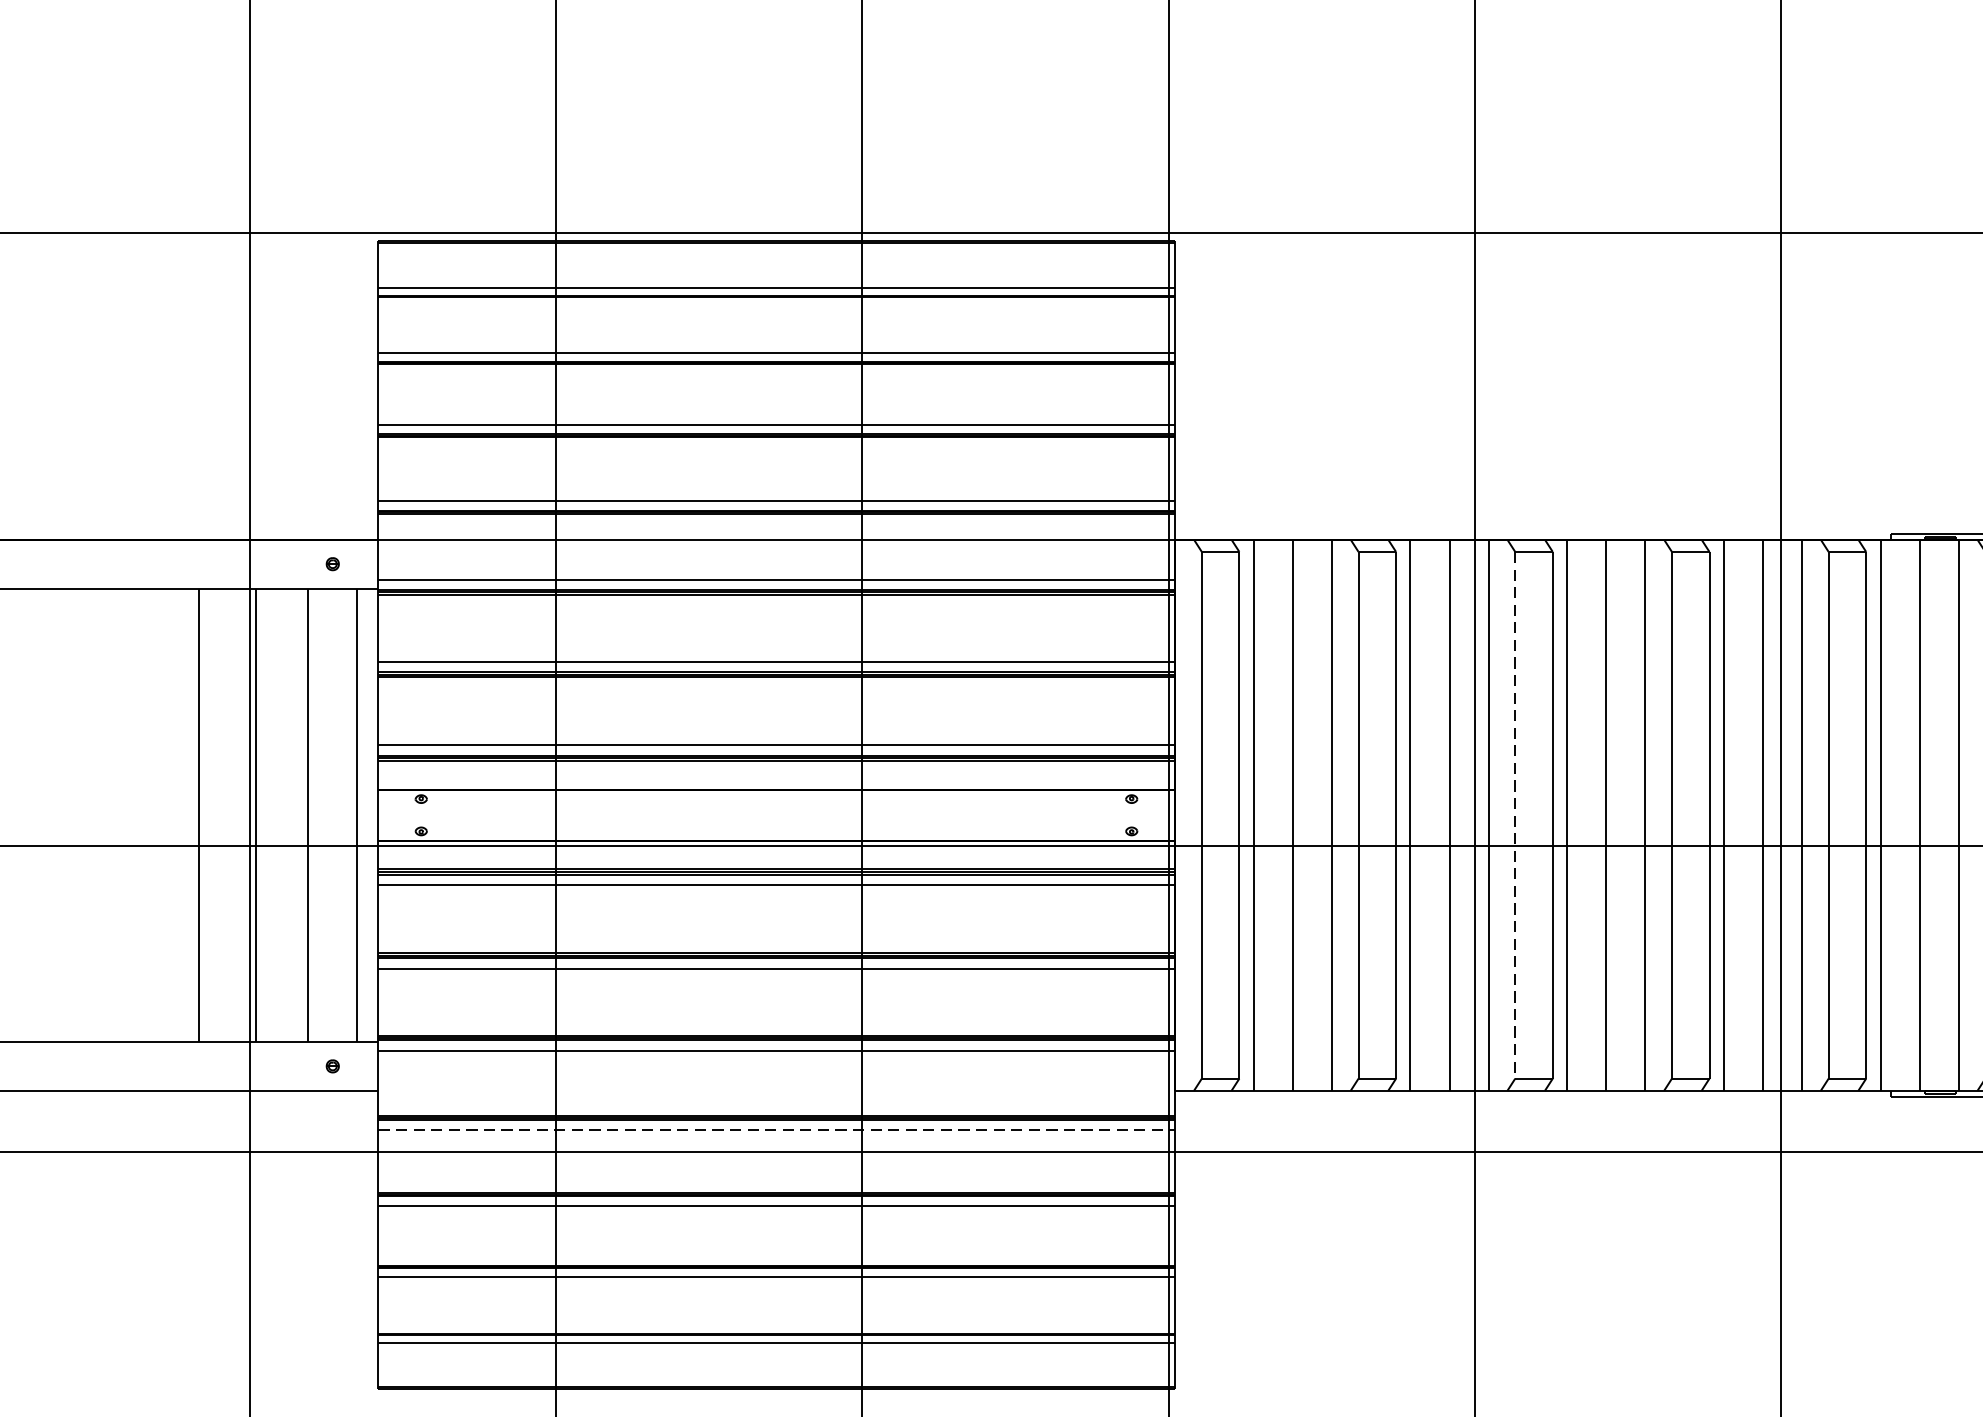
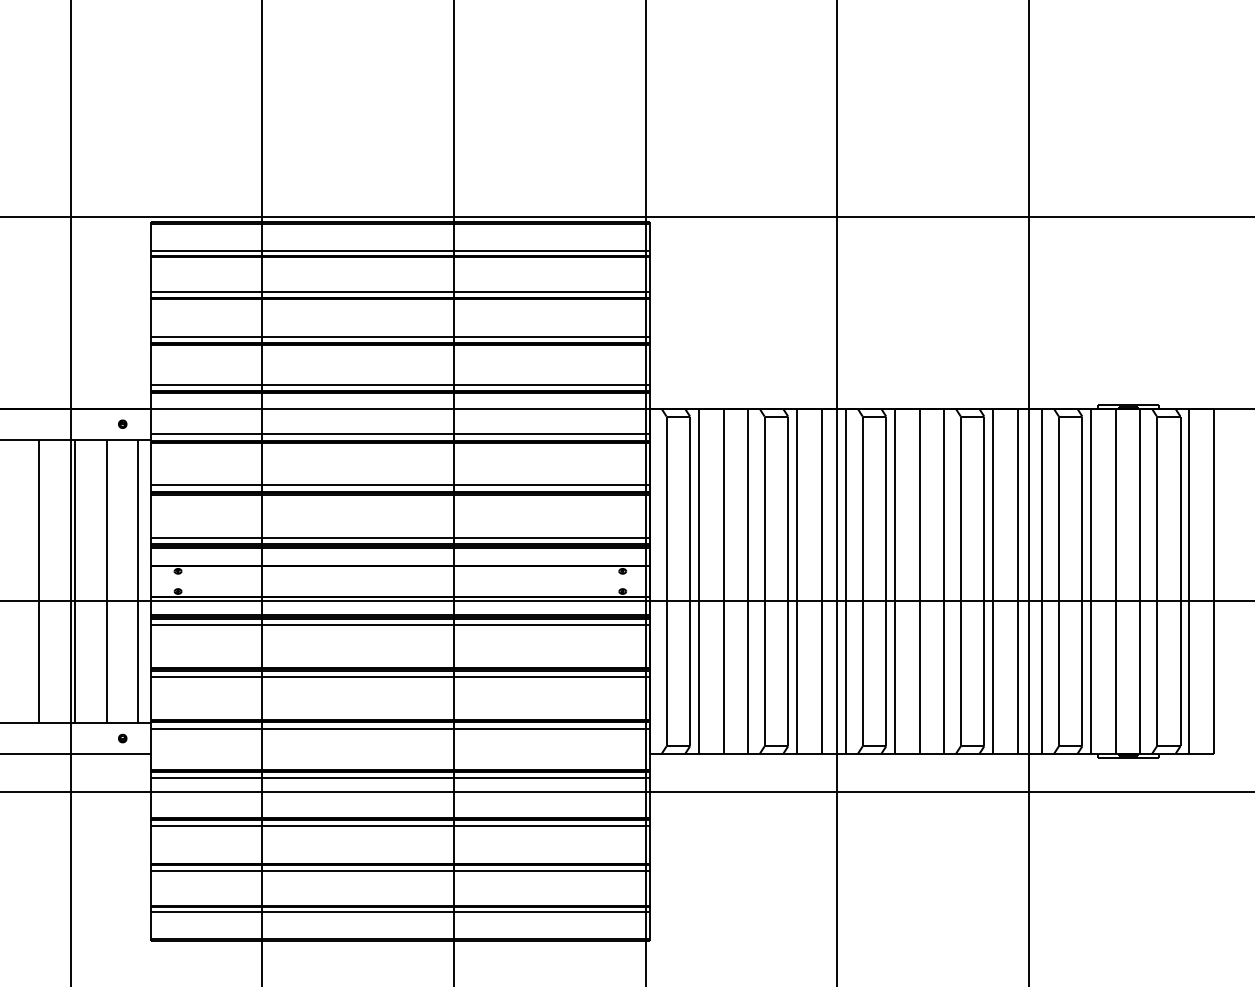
line: (1514, 815) -> (862, 581), dashed -> solid
line: (776, 1130) -> (400, 778), dashed -> solid

